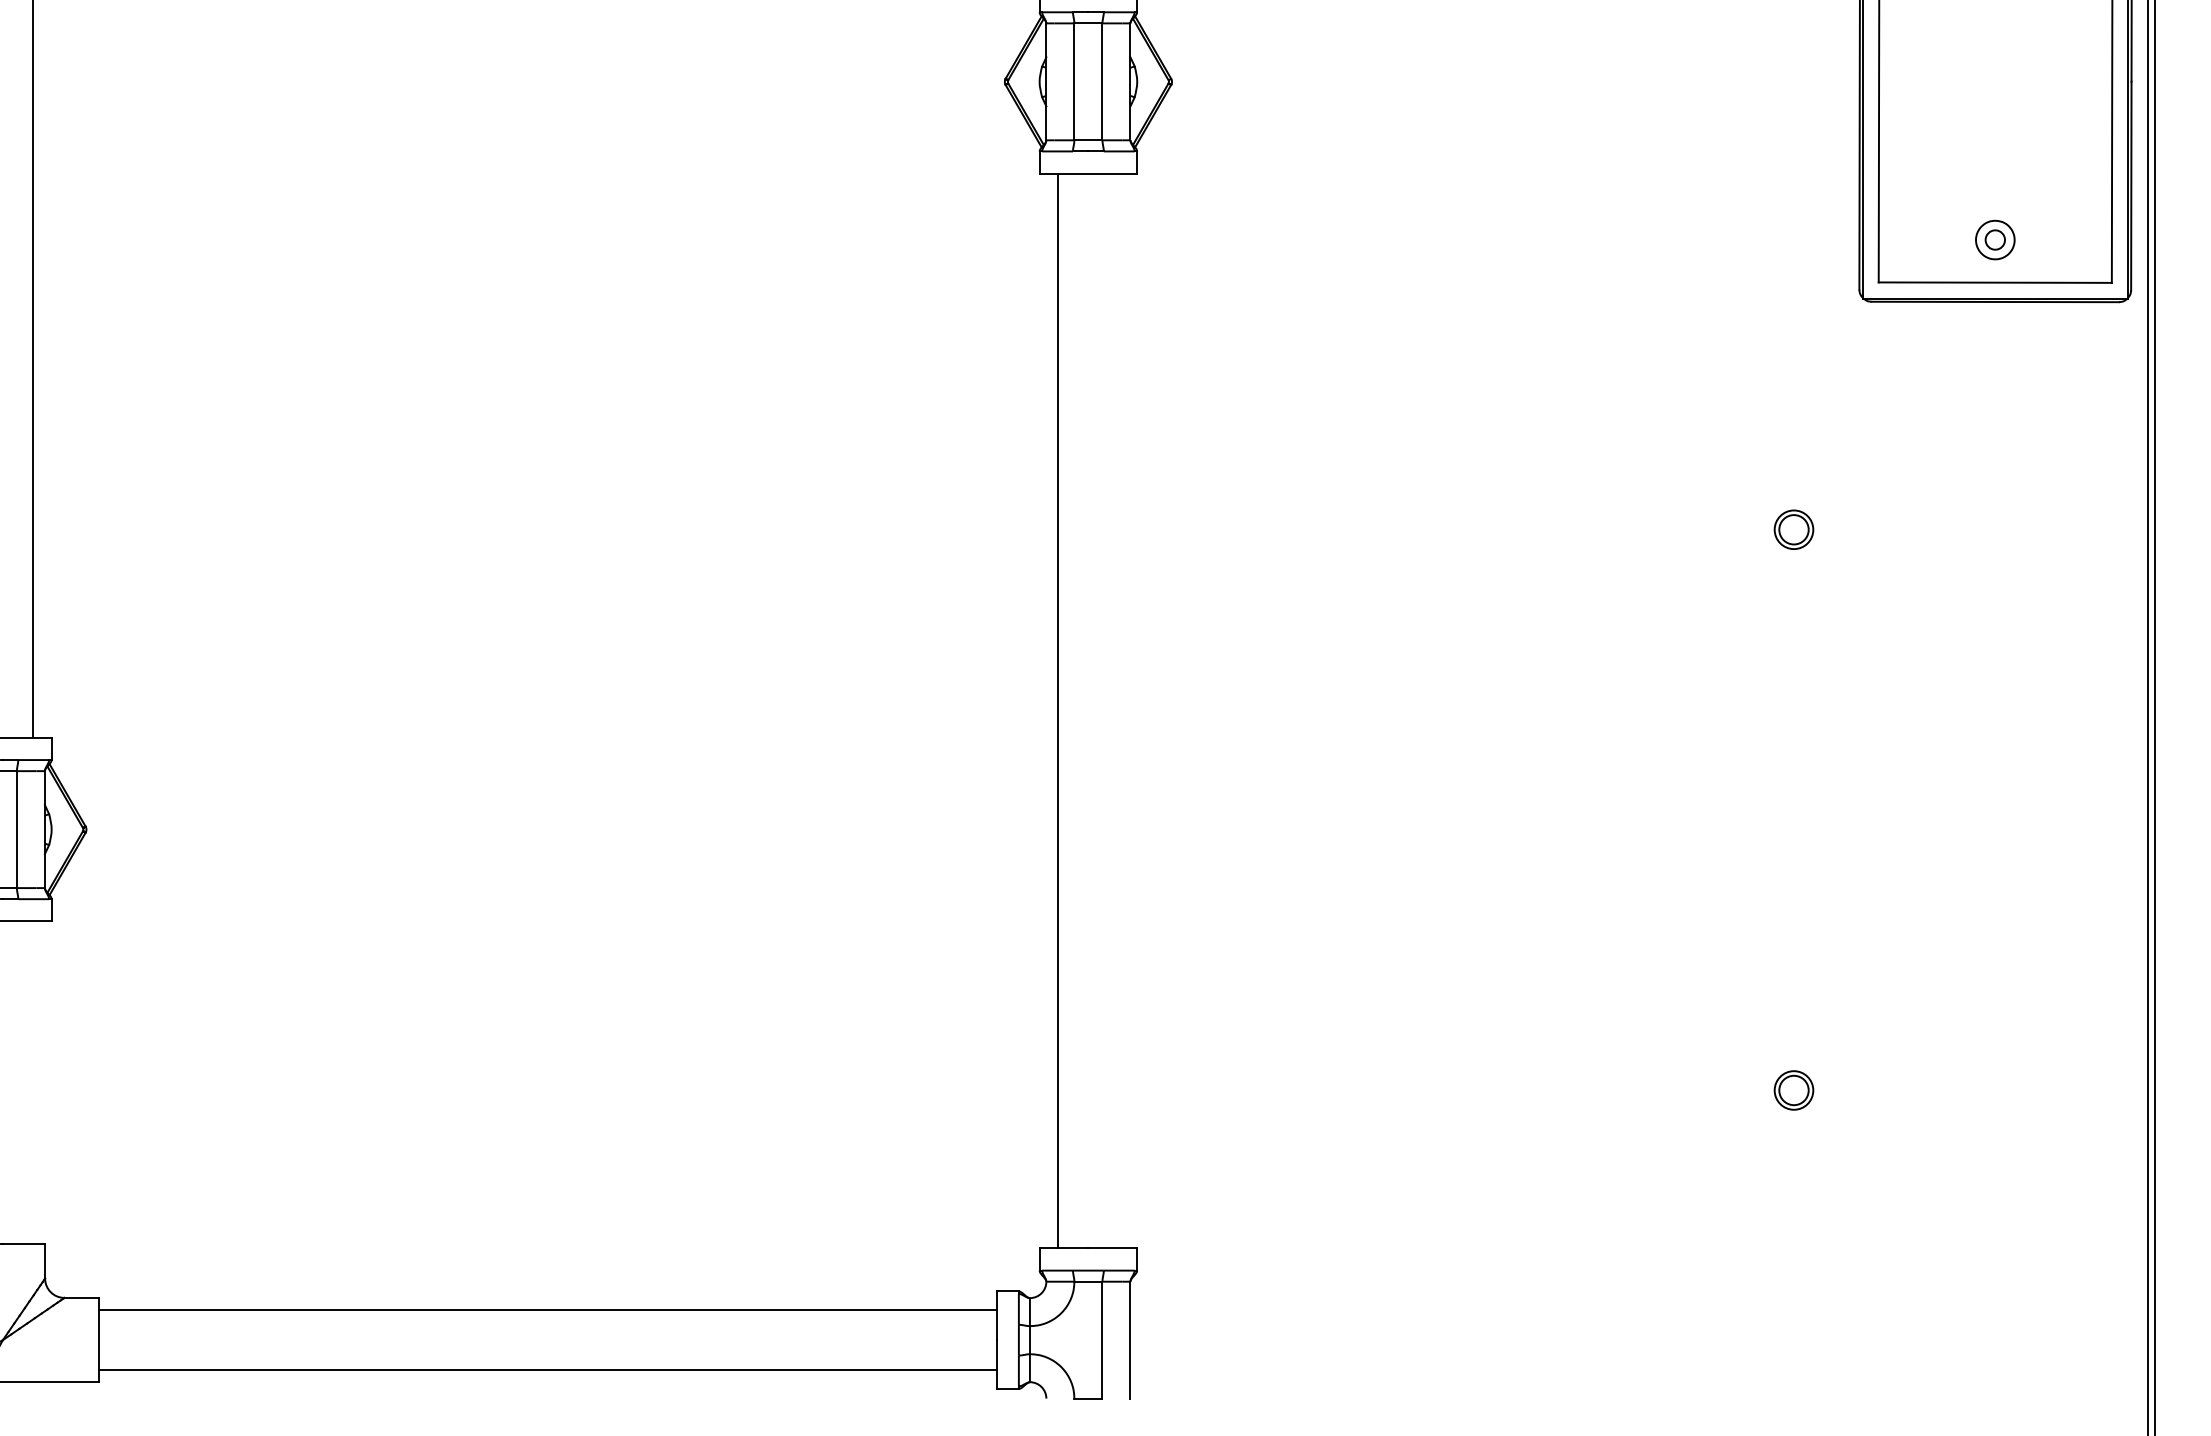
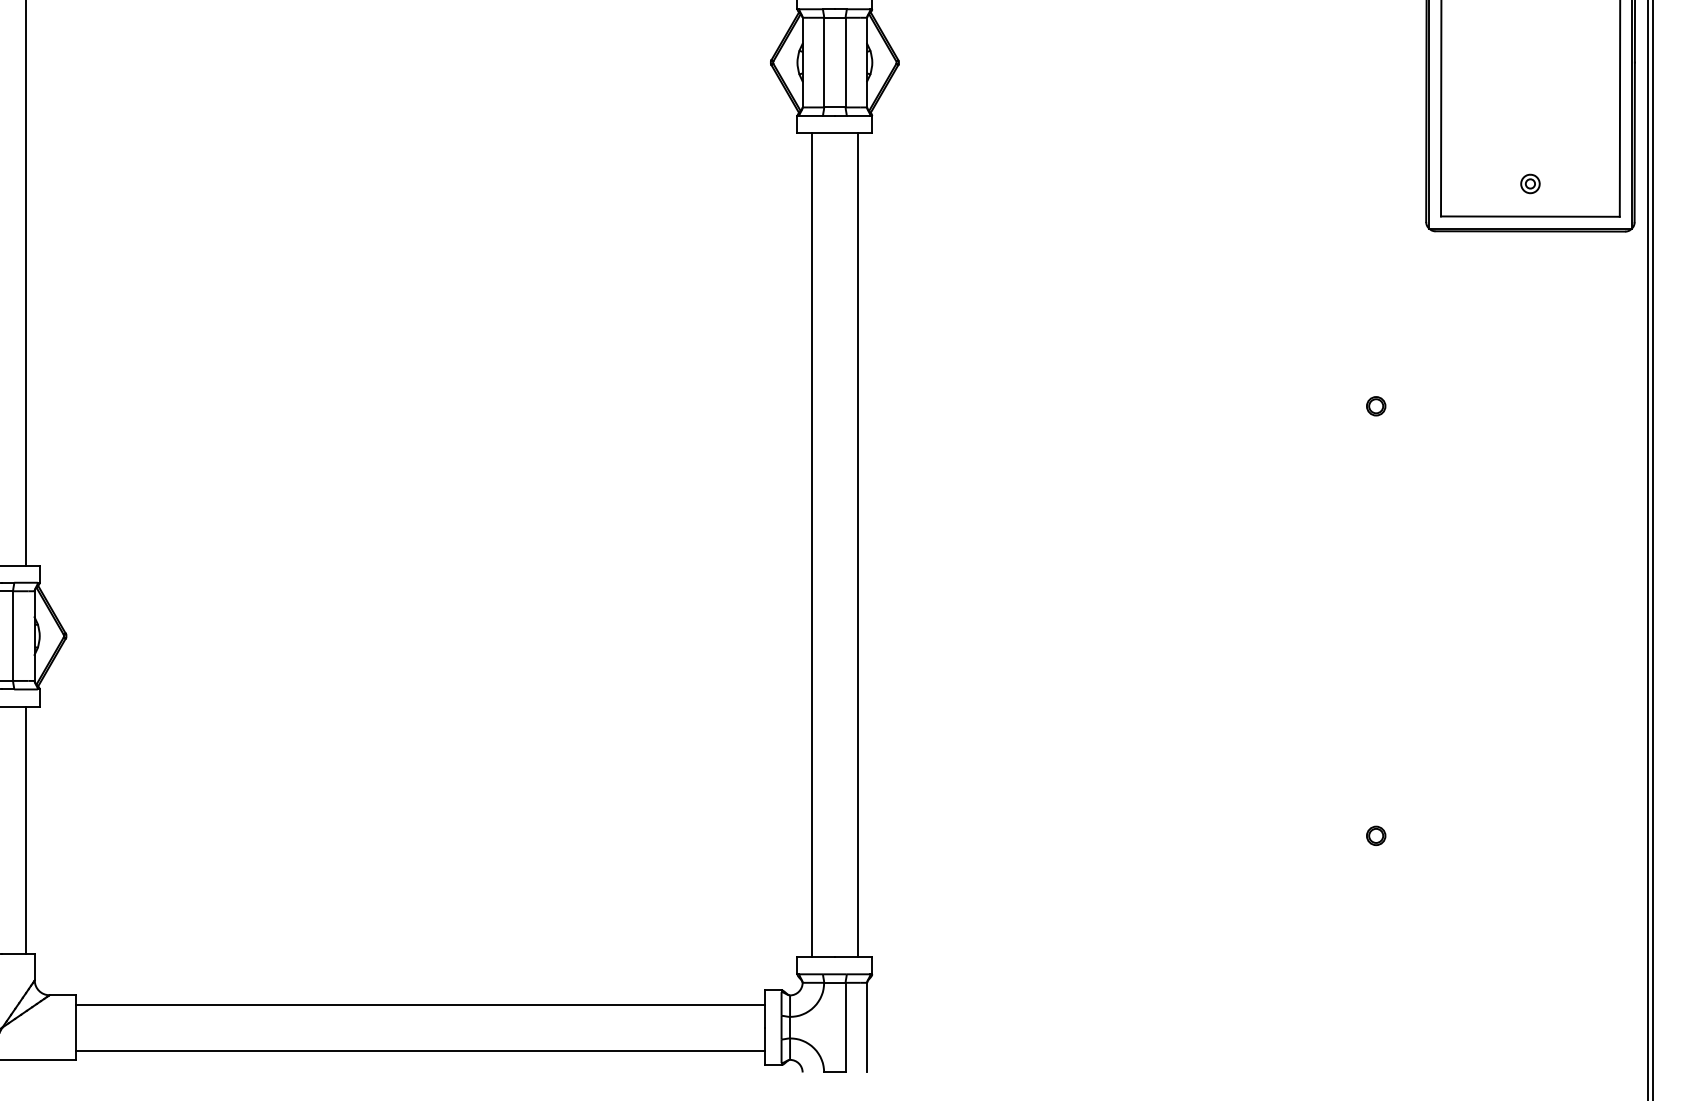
part: (1995, 239) -> (1530, 183), size x0.62
part: (1794, 530) -> (1376, 406), size x0.62
line: (1119, 711) -> (858, 545), added
line: (33, 1081) -> (25, 829), added
part: (1794, 1089) -> (1376, 835), size x0.62

